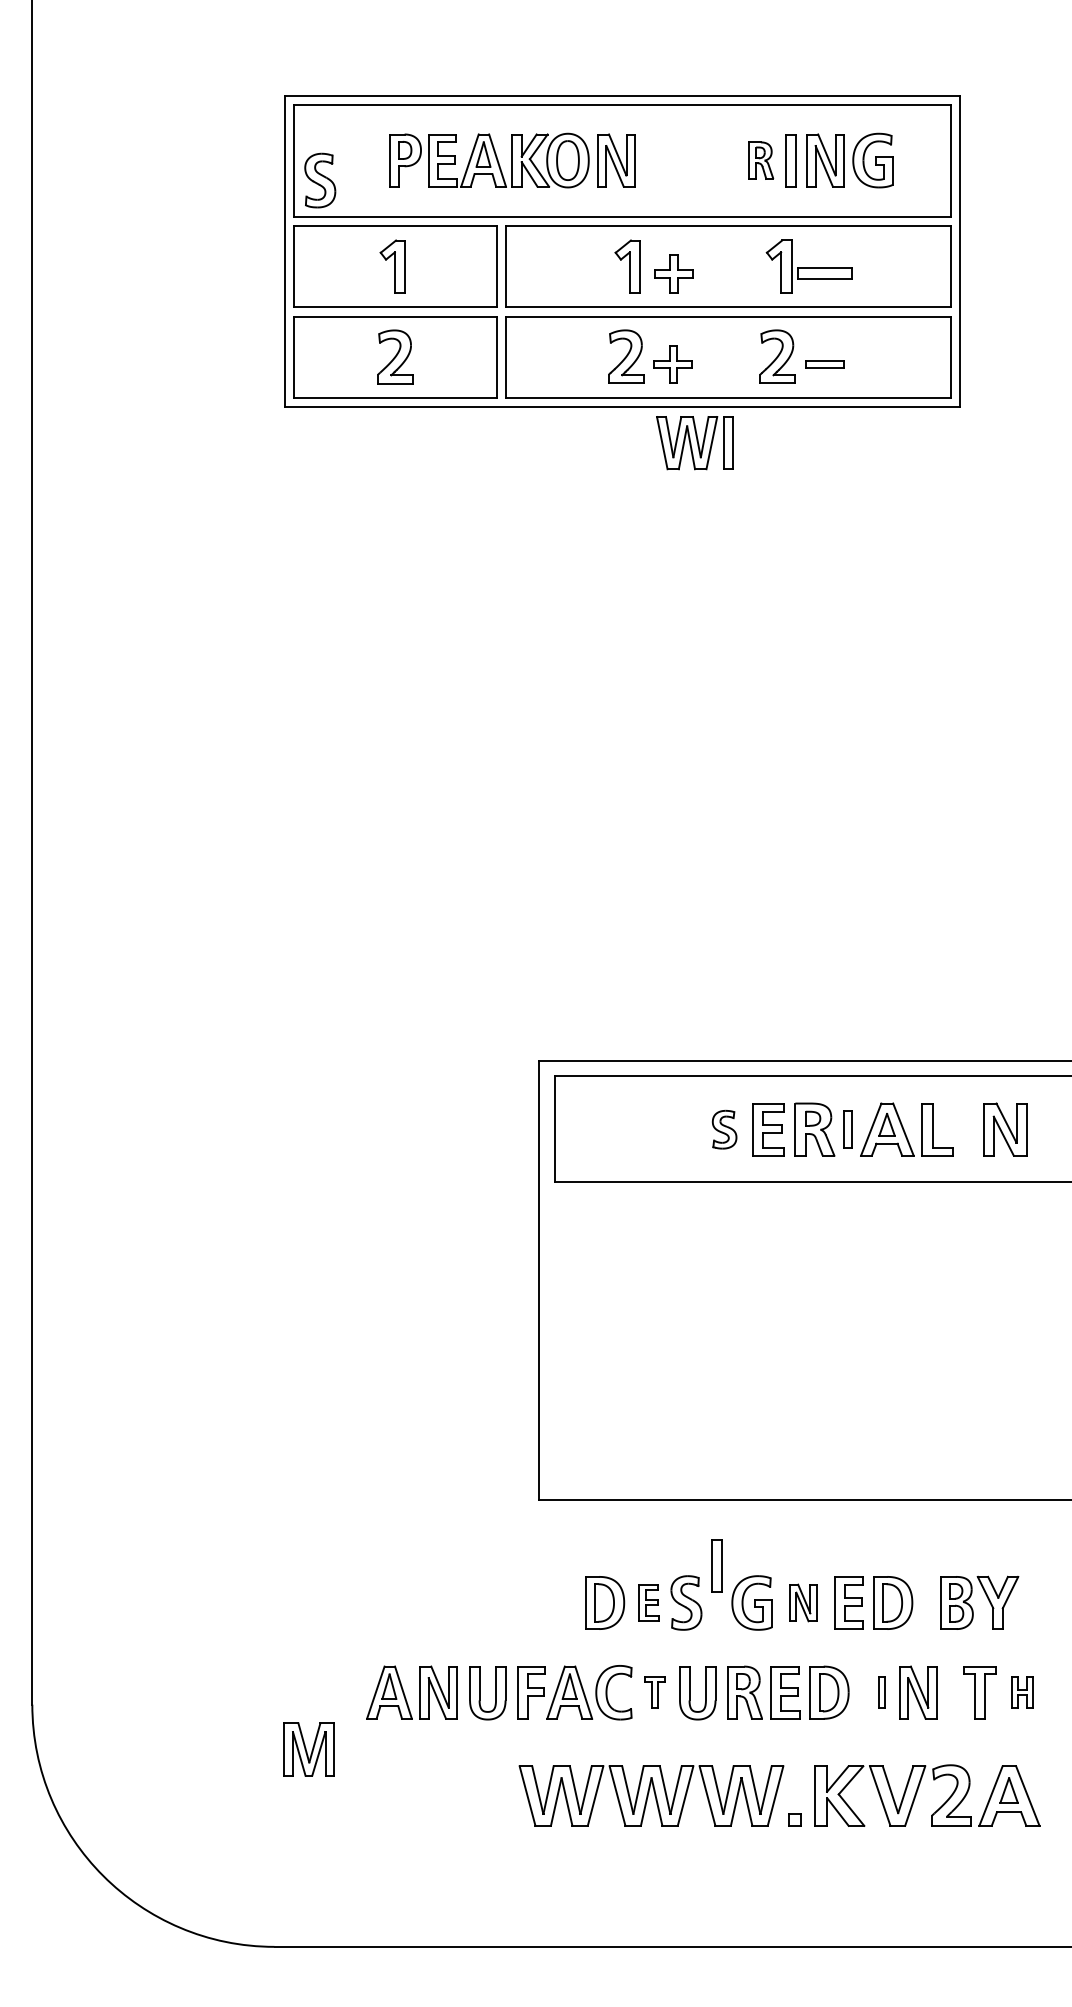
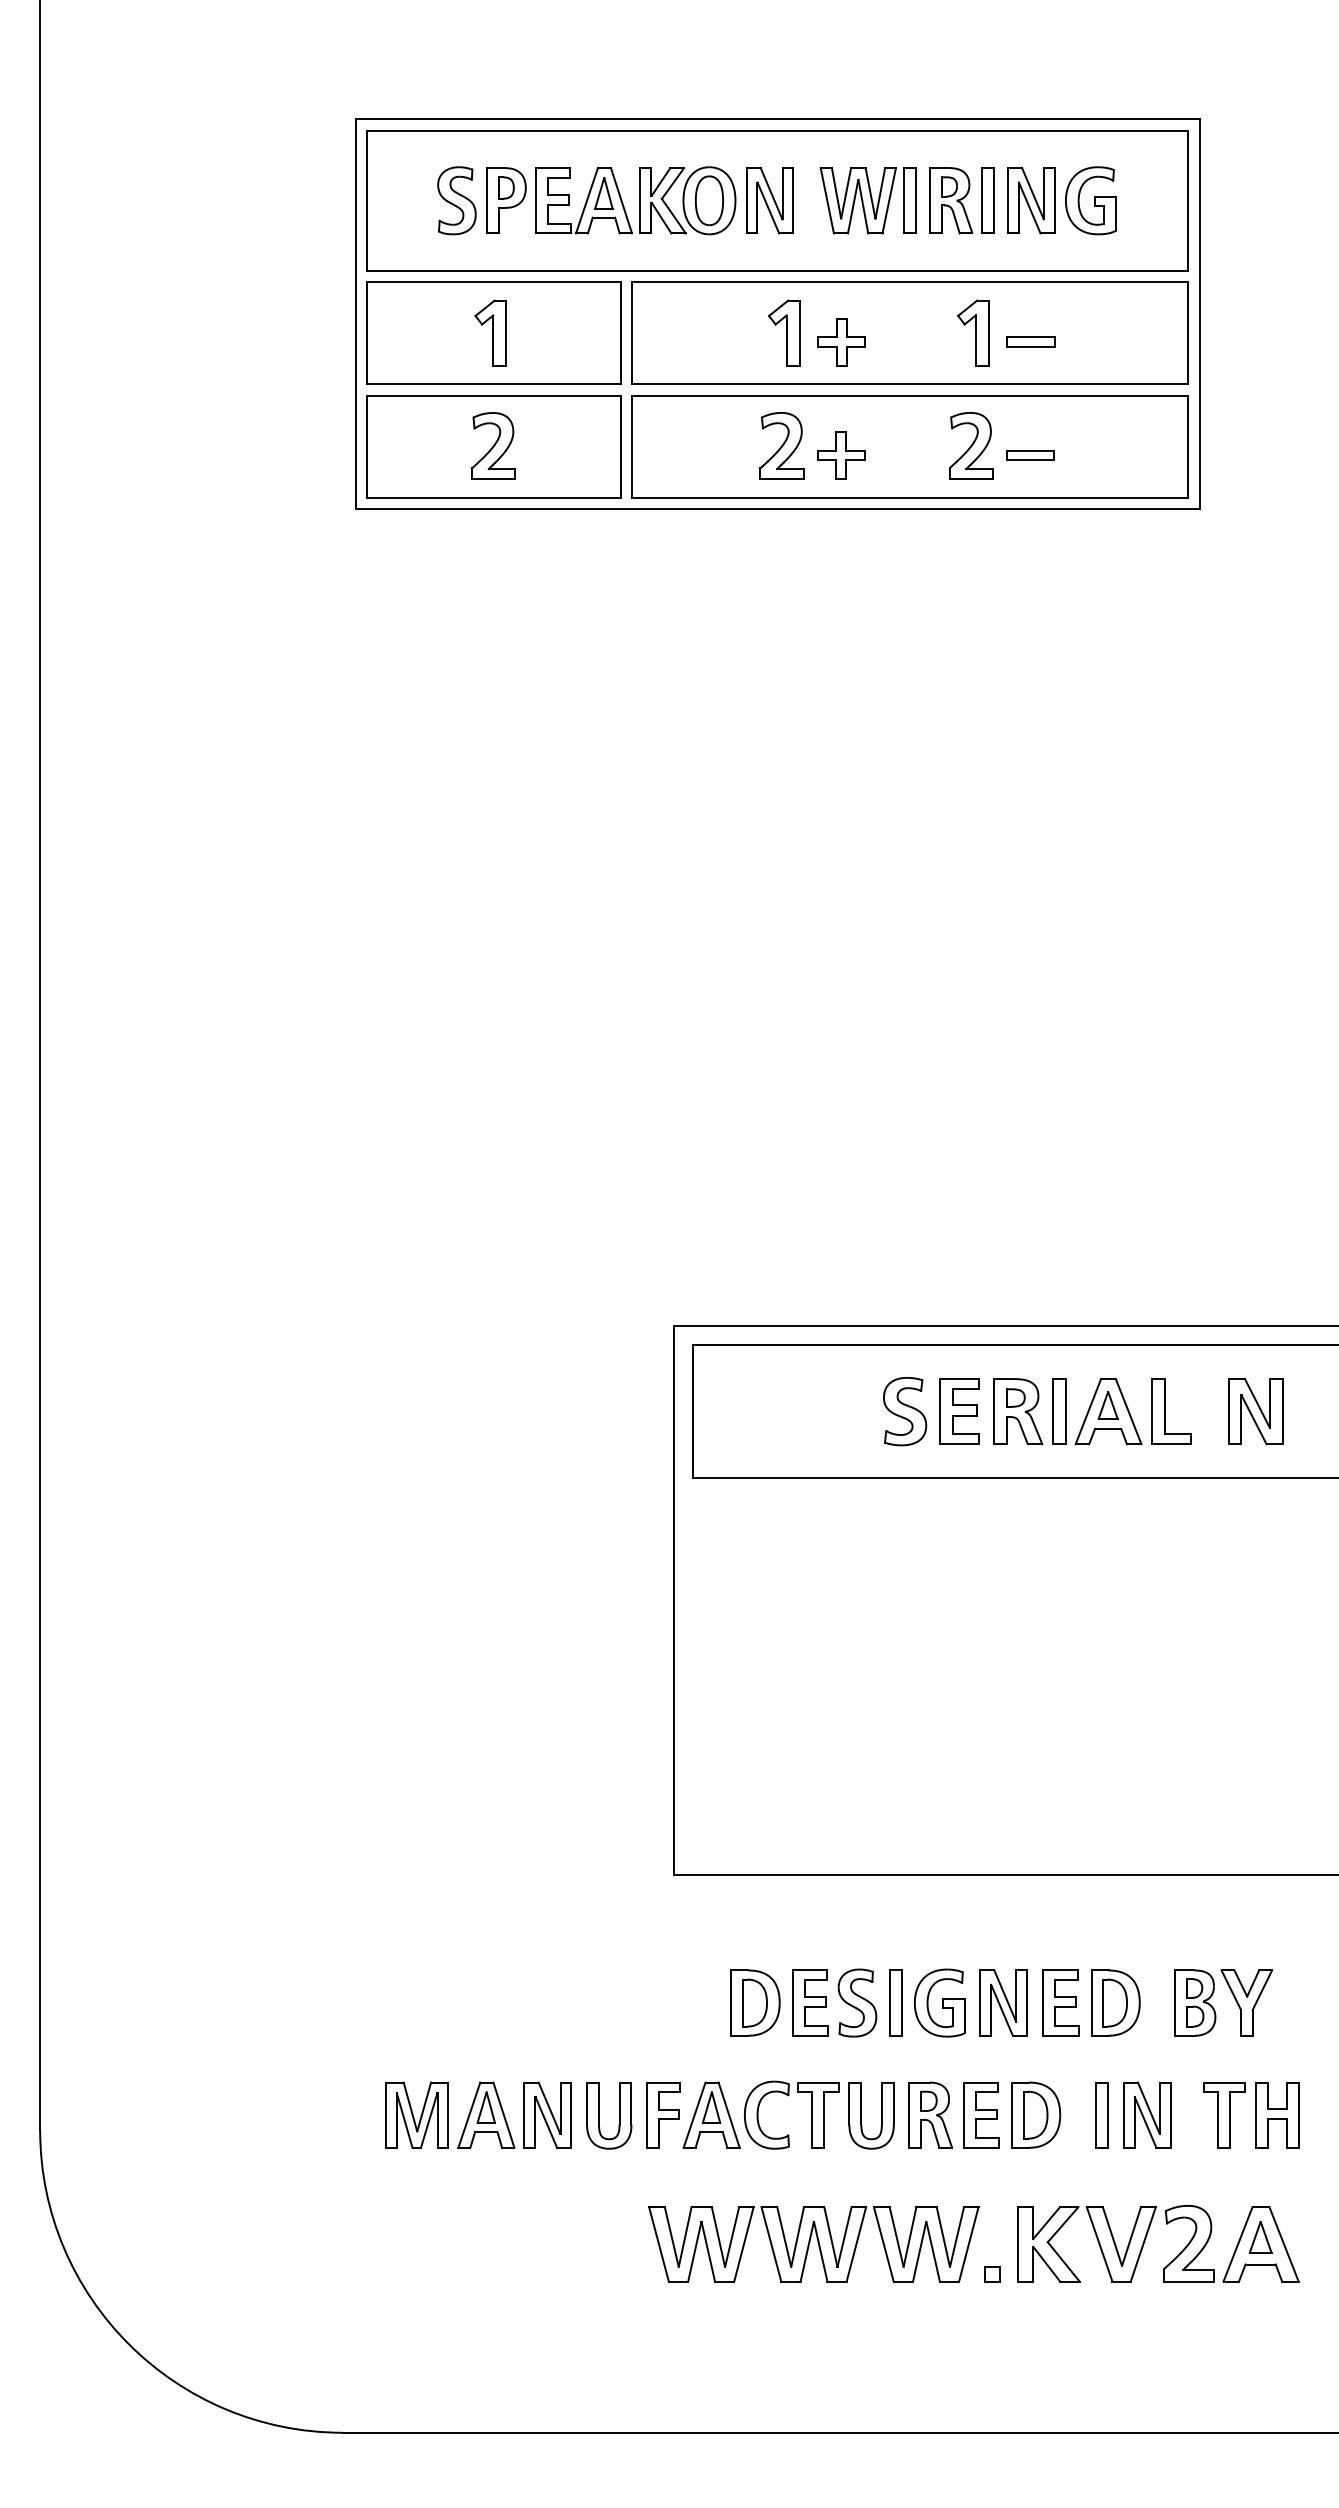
part: (761, 160) -> (951, 200), size x1.43
part: (319, 180) -> (456, 200), moved
part: (824, 273) -> (1030, 341), size x0.71
part: (694, 442) -> (867, 200), moved
part: (724, 1129) -> (905, 1411), size x1.43
part: (848, 1129) -> (1059, 1411), size x1.43
part: (716, 1565) -> (895, 2002), moved
part: (648, 1602) -> (810, 2002), size x1.43
part: (803, 1602) -> (1003, 2002), size x1.43
part: (655, 1692) -> (818, 2115), size x1.67
part: (881, 1692) -> (1101, 2115), size x1.67
part: (1022, 1692) -> (1277, 2115), size x1.67
part: (308, 1748) -> (416, 2114), moved

